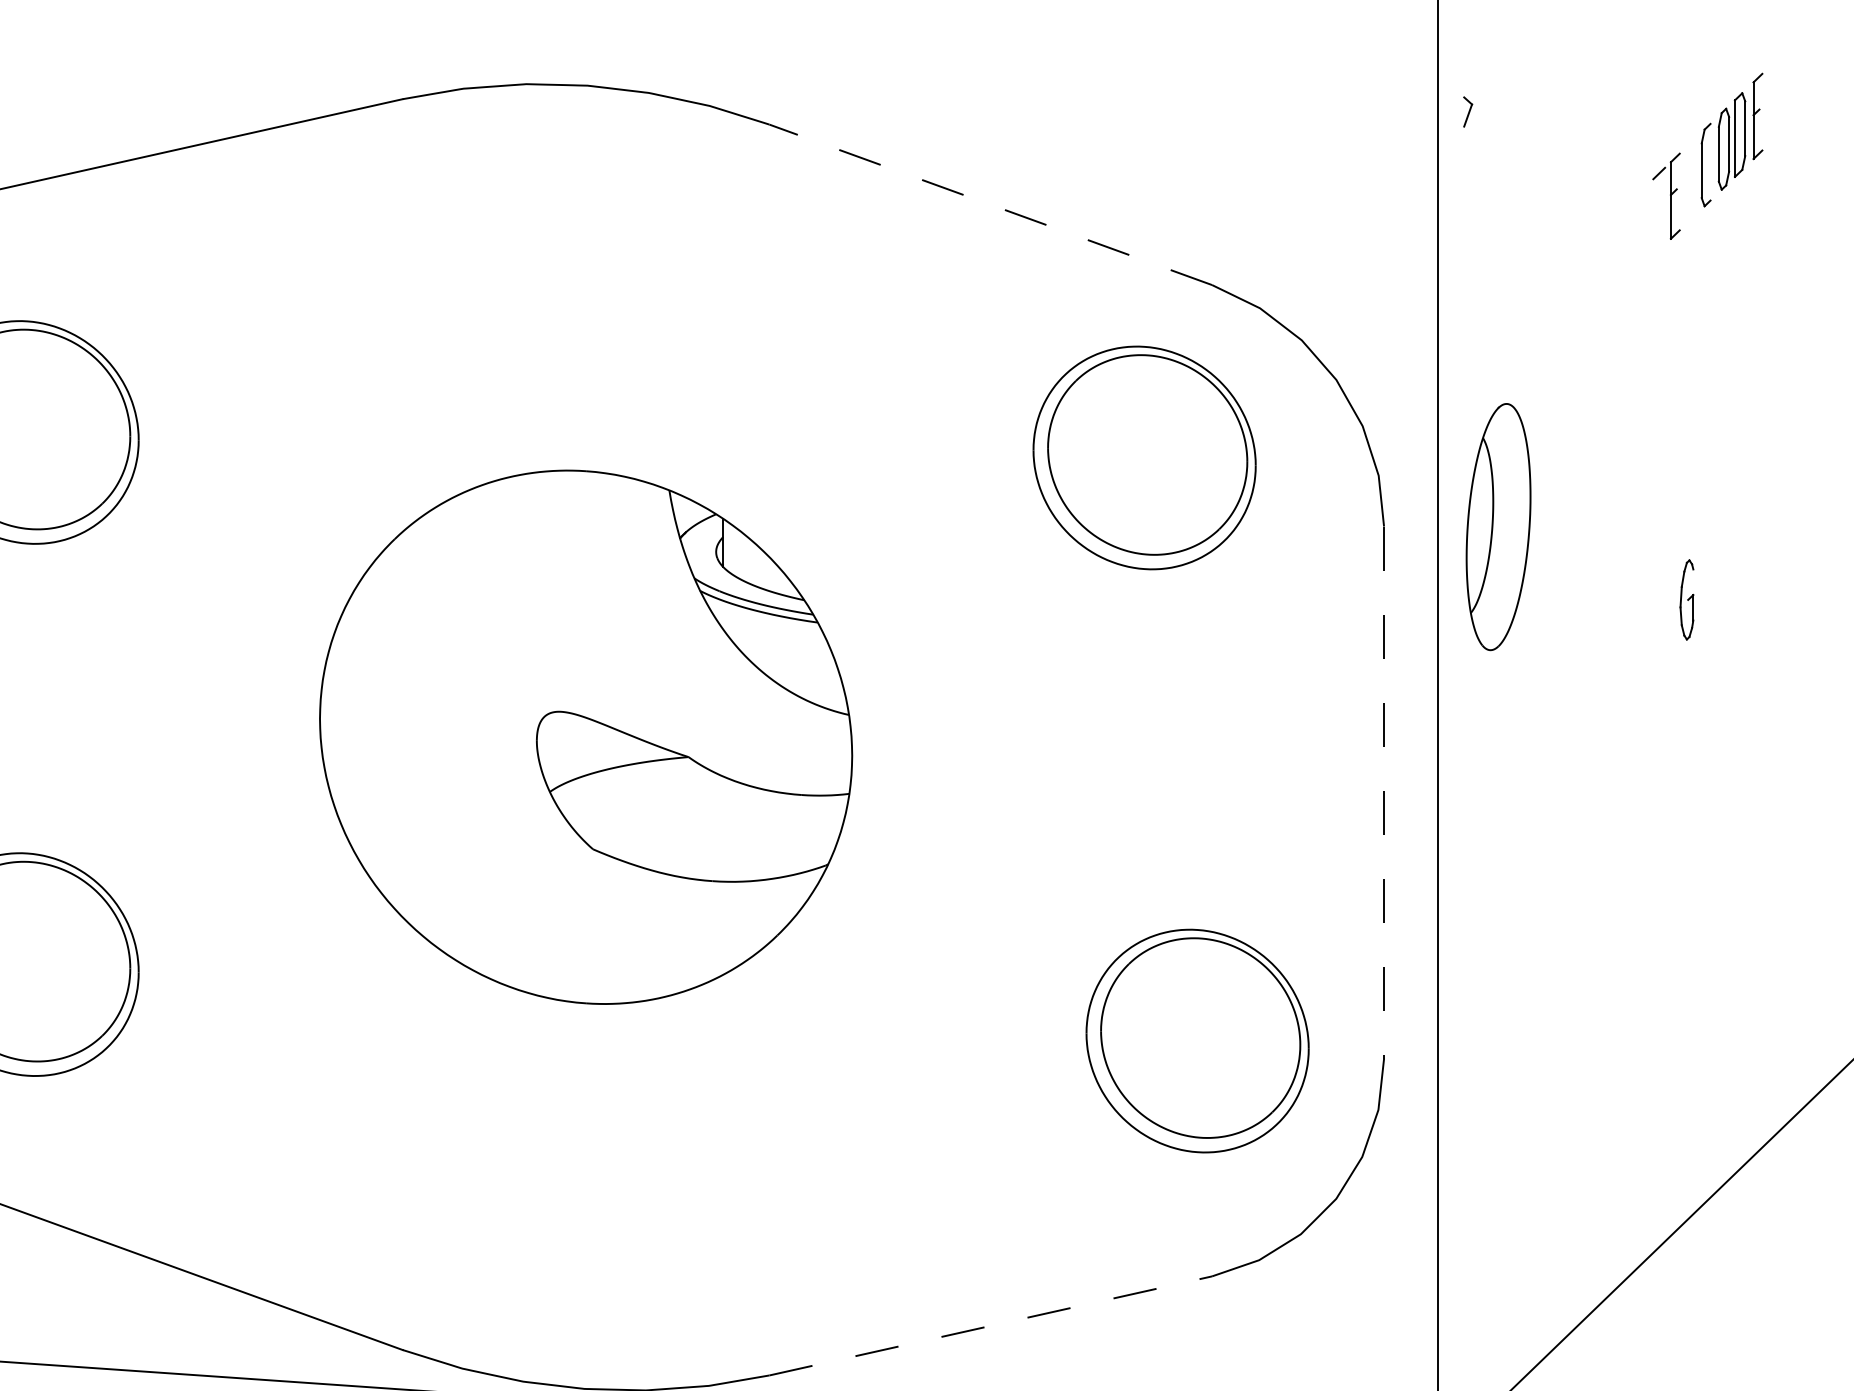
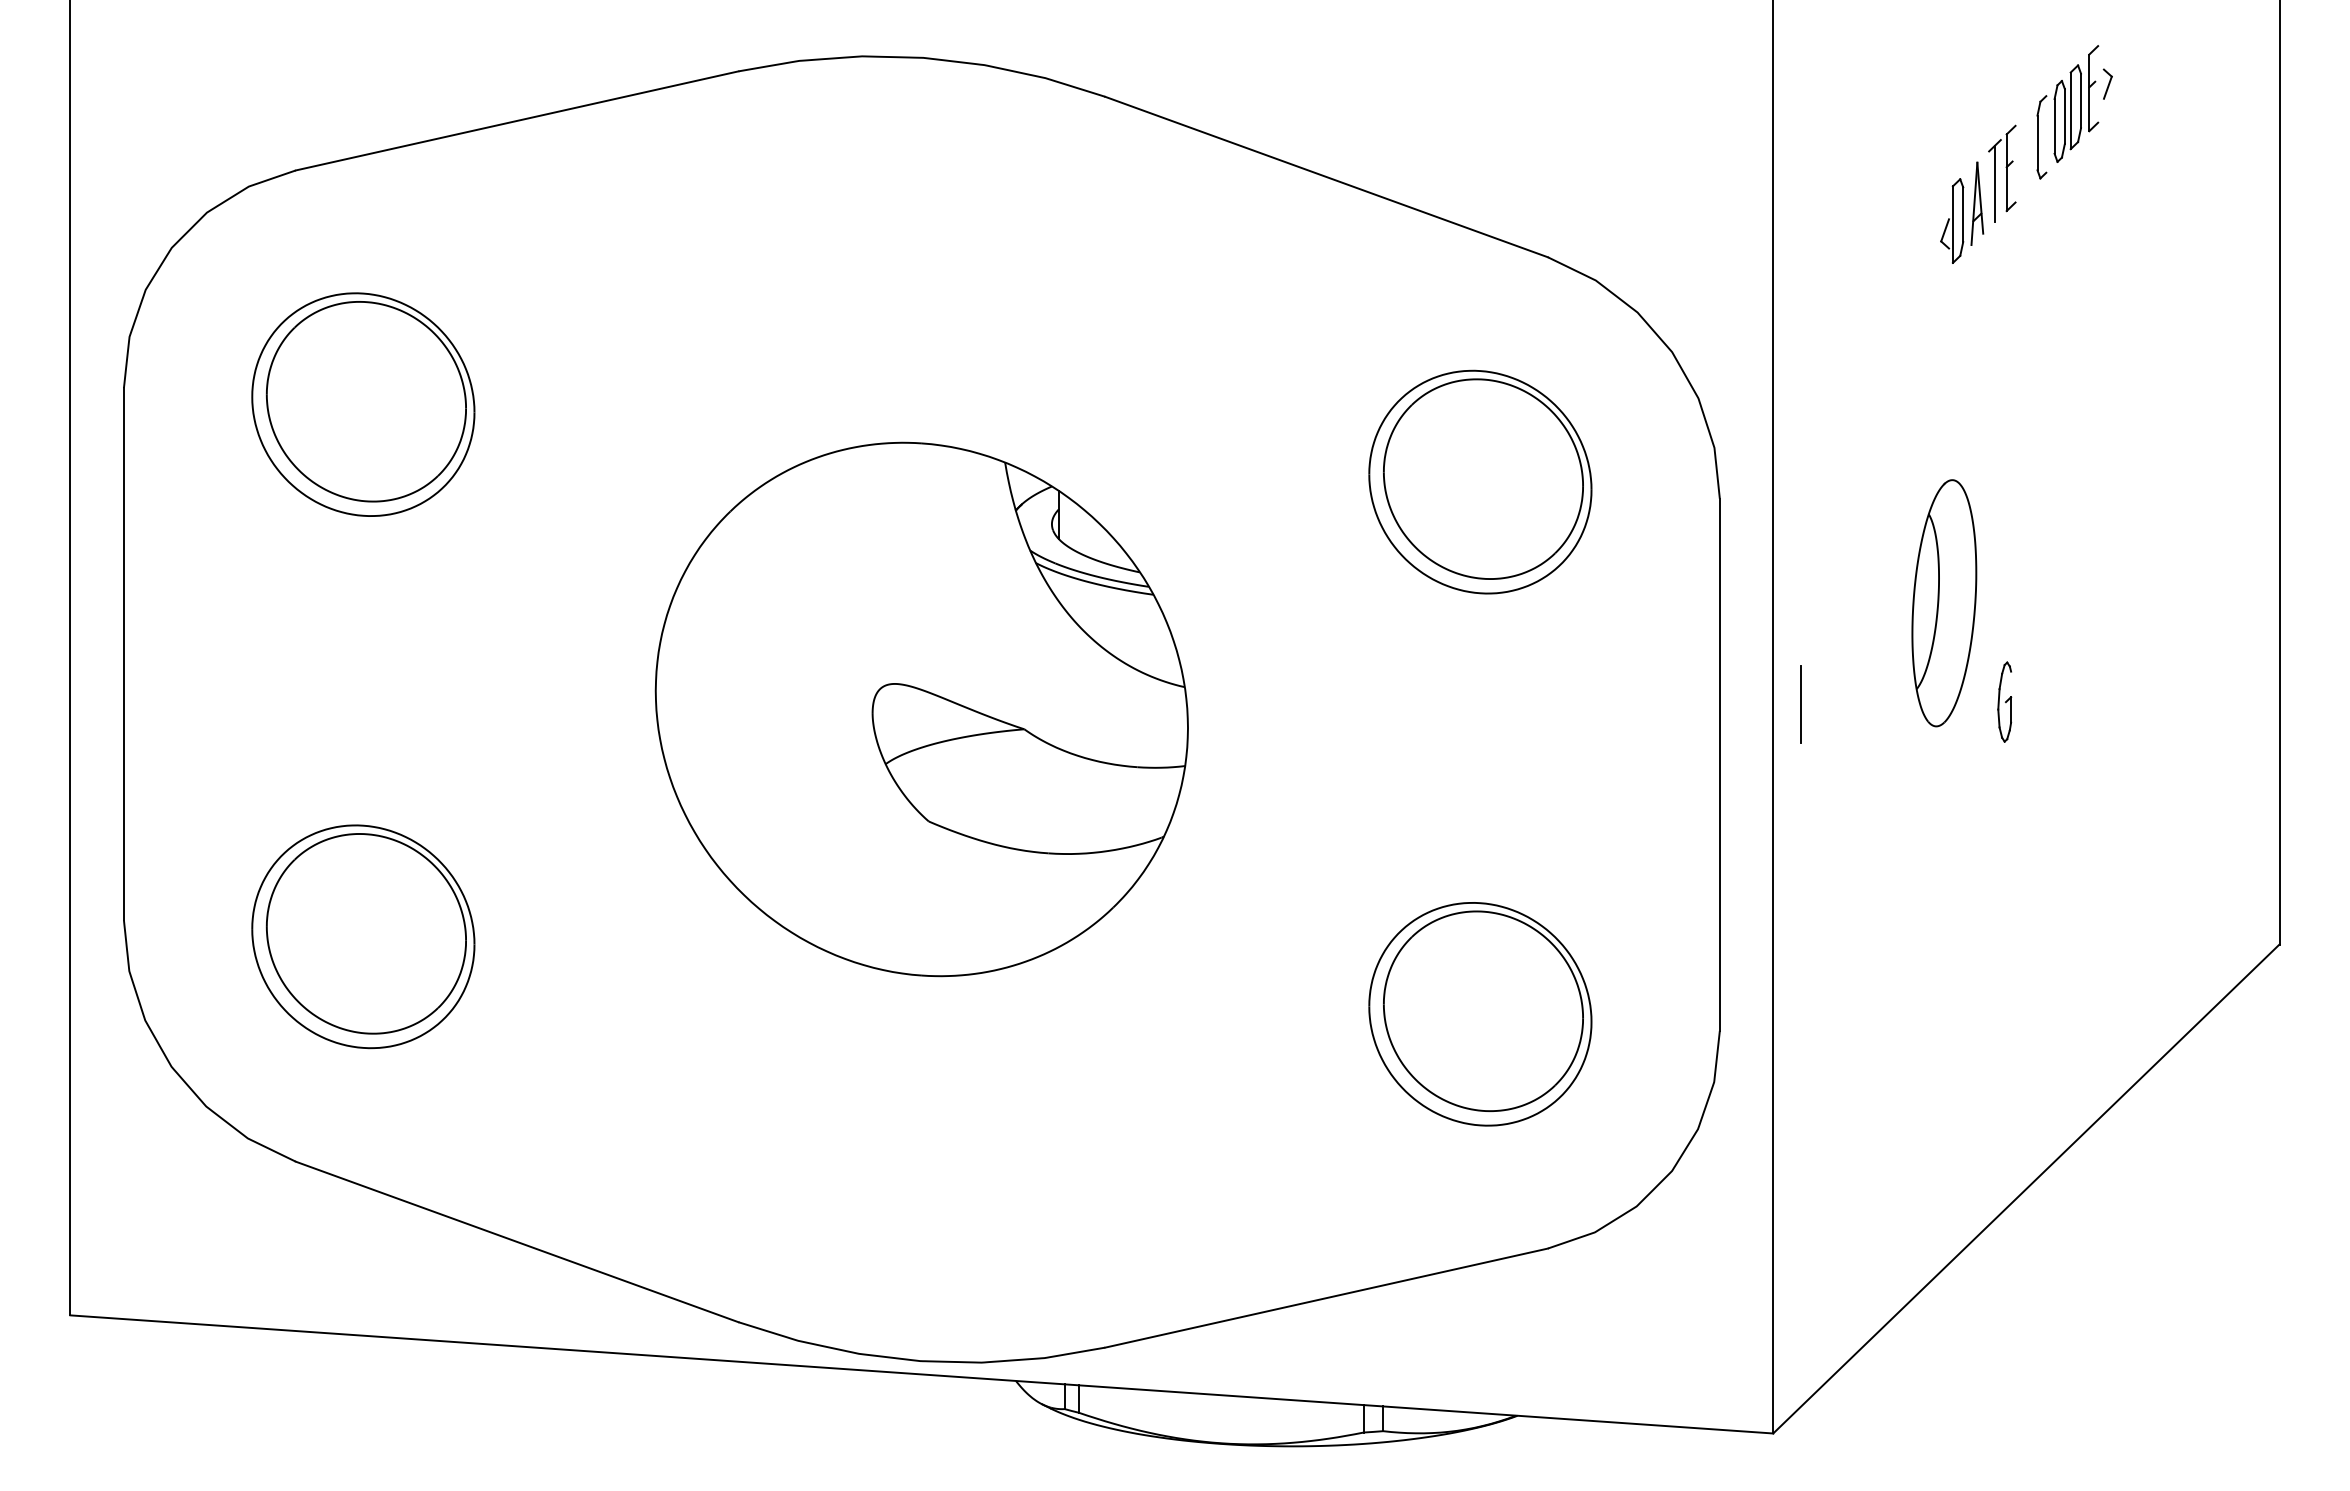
part: (1467, 111) -> (2107, 83), moved
line: (990, 204) -> (1326, 176), dashed -> solid
line: (1658, 211) -> (1994, 183), added
part: (1626, 240) -> (1962, 212), added
part: (1144, 457) -> (1480, 481), moved
part: (1498, 527) -> (1944, 603), moved
part: (1686, 599) -> (2004, 701), moved
line: (1464, 732) -> (1800, 704), added
line: (1383, 793) -> (1719, 765), dashed -> solid
part: (1197, 1041) -> (1480, 1014), moved
line: (990, 1326) -> (1326, 1298), dashed -> solid

